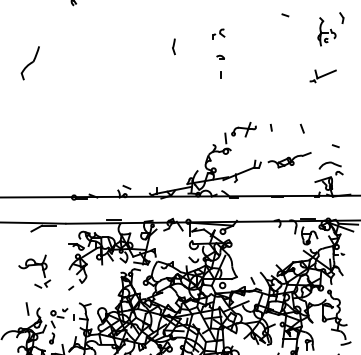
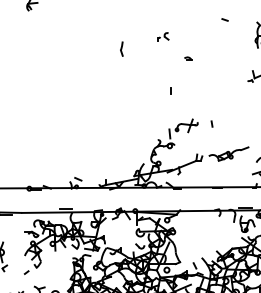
part: (220, 56) -> (188, 58), moved
line: (220, 74) -> (170, 90), moved
line: (301, 128) -> (239, 124), removed

